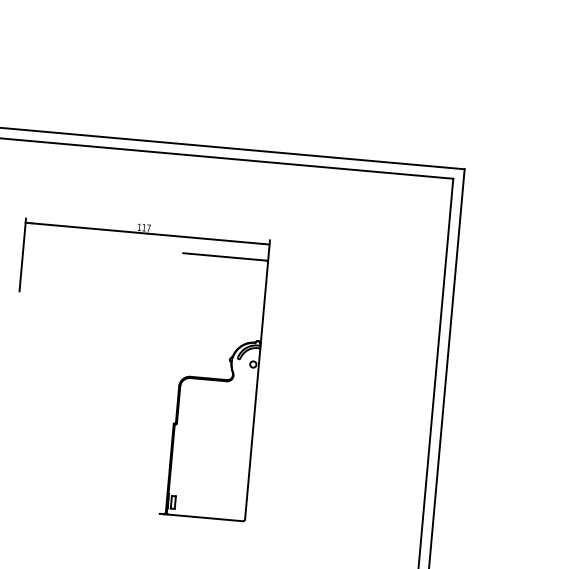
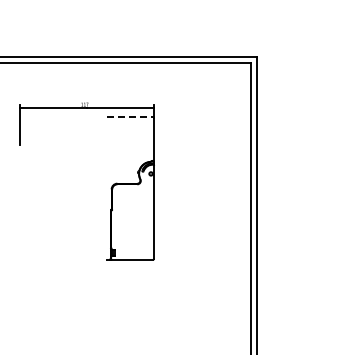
line: (225, 256) -> (130, 116), solid -> dashed

